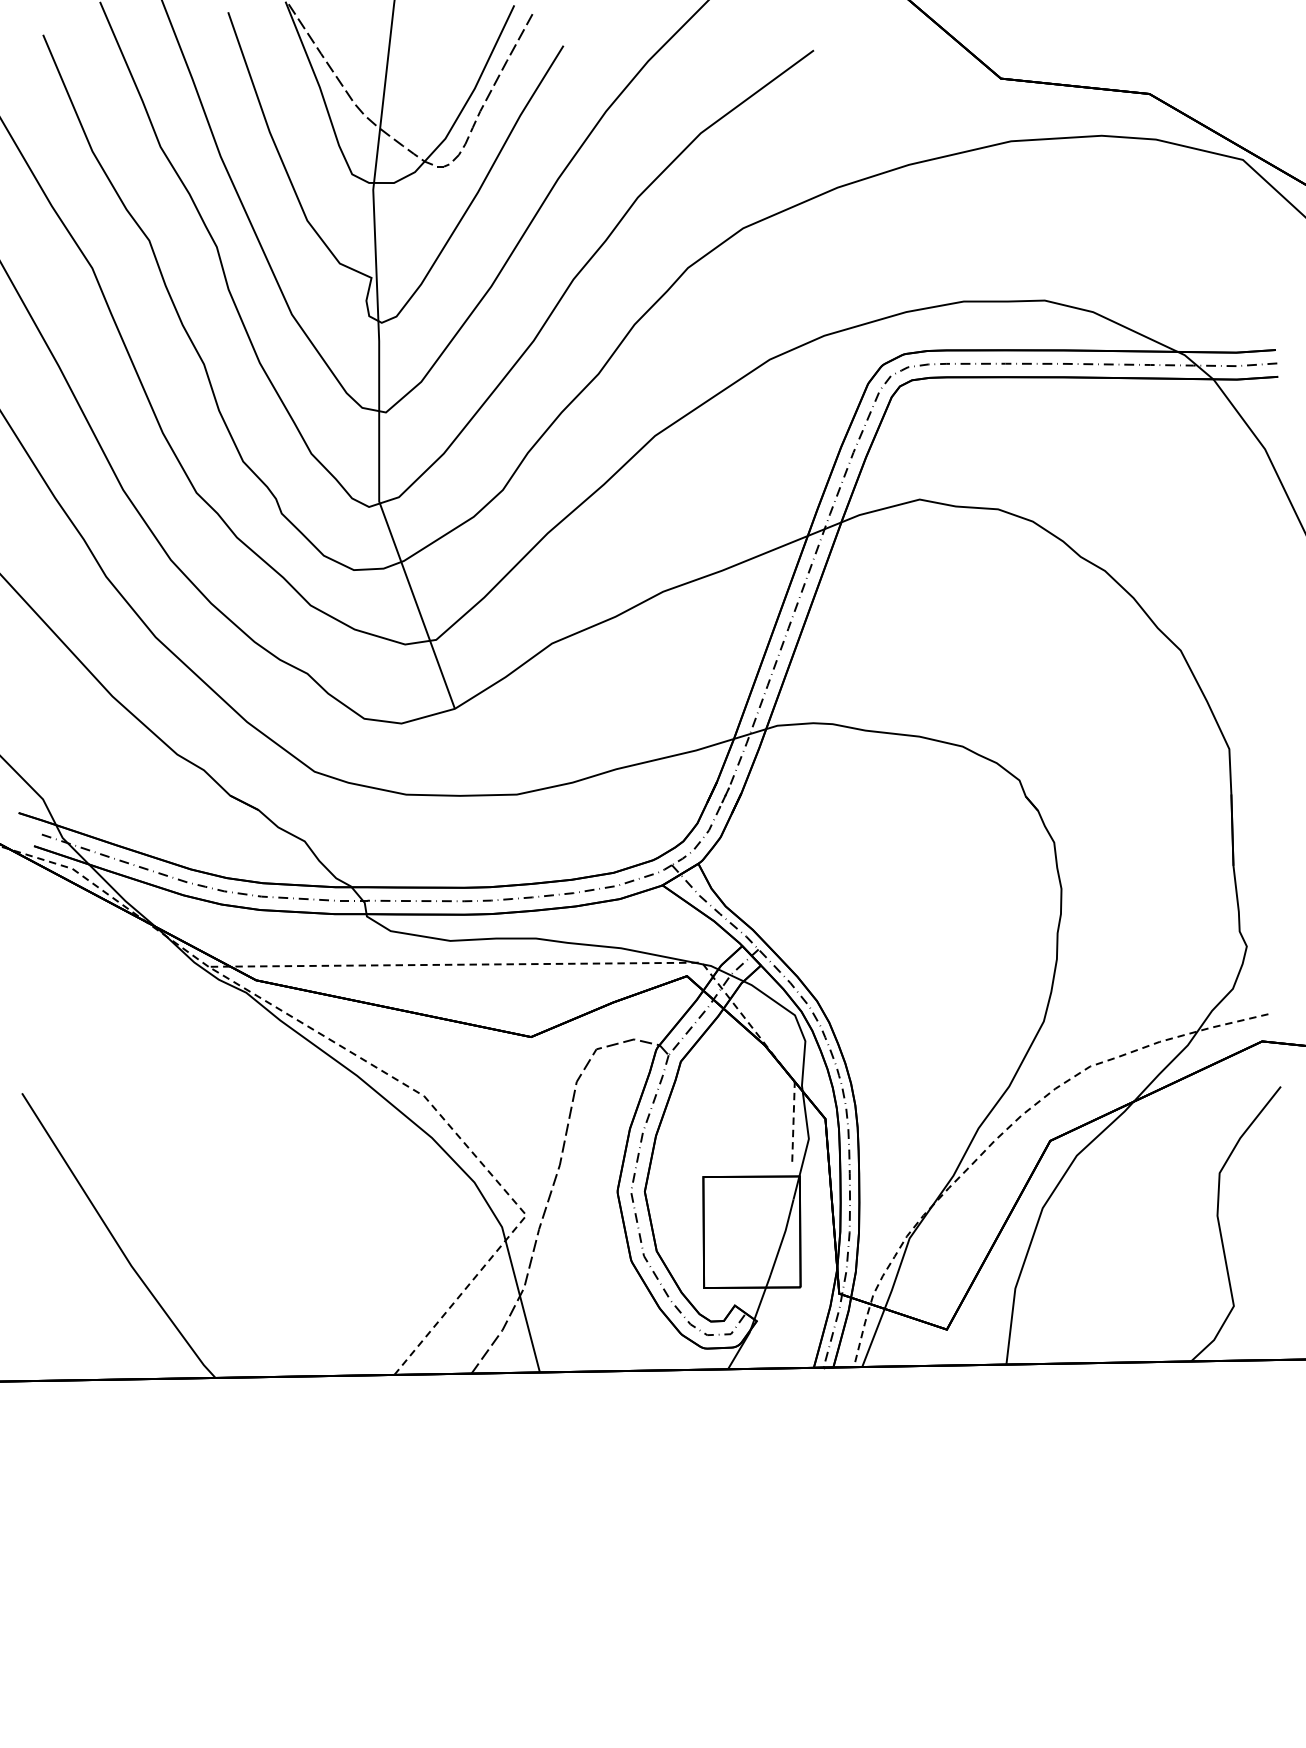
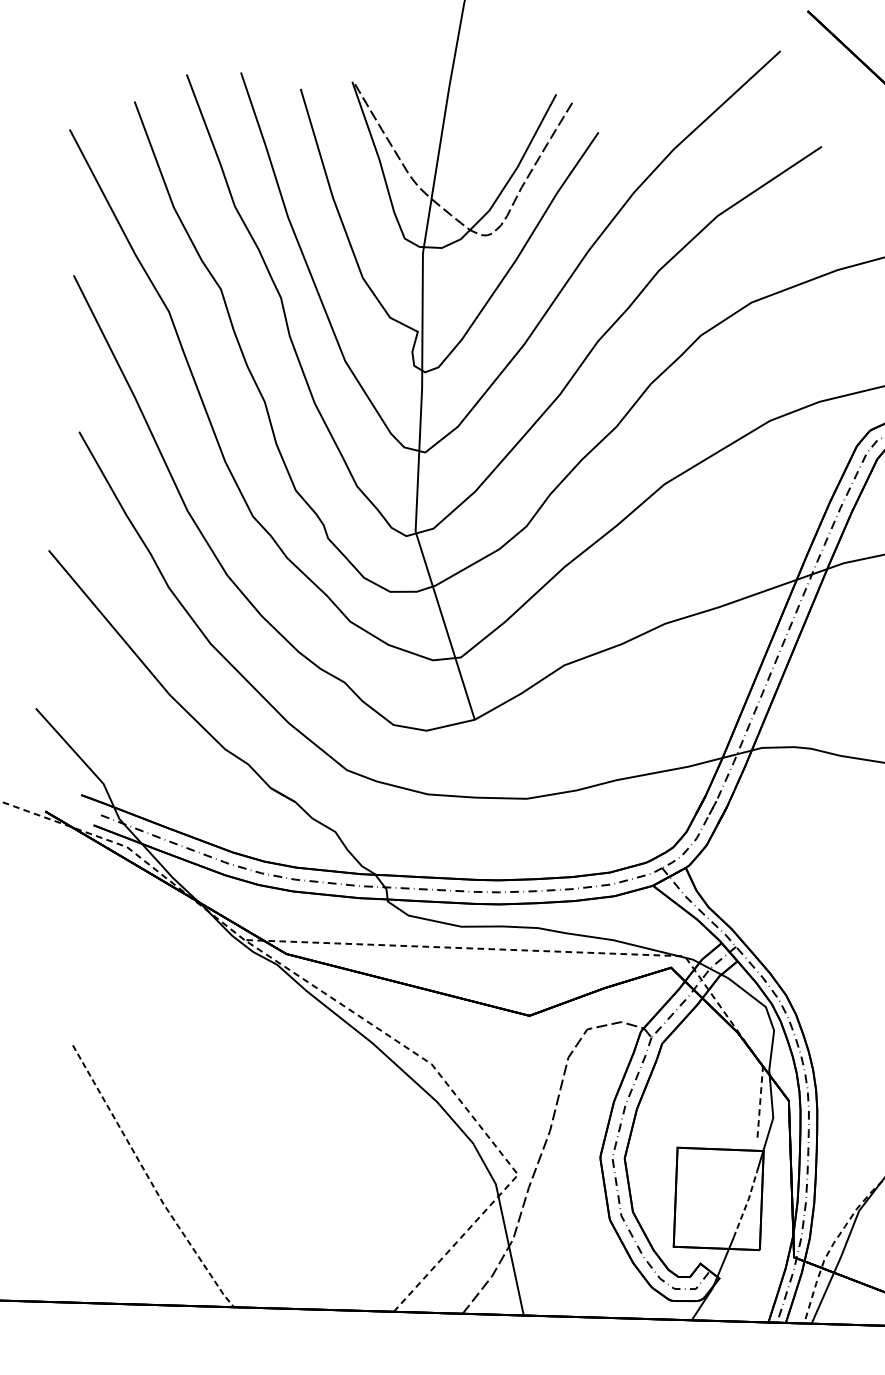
line: (783, 1236) -> (746, 1204), solid -> dashed
line: (114, 1240) -> (149, 1180), solid -> dashed

